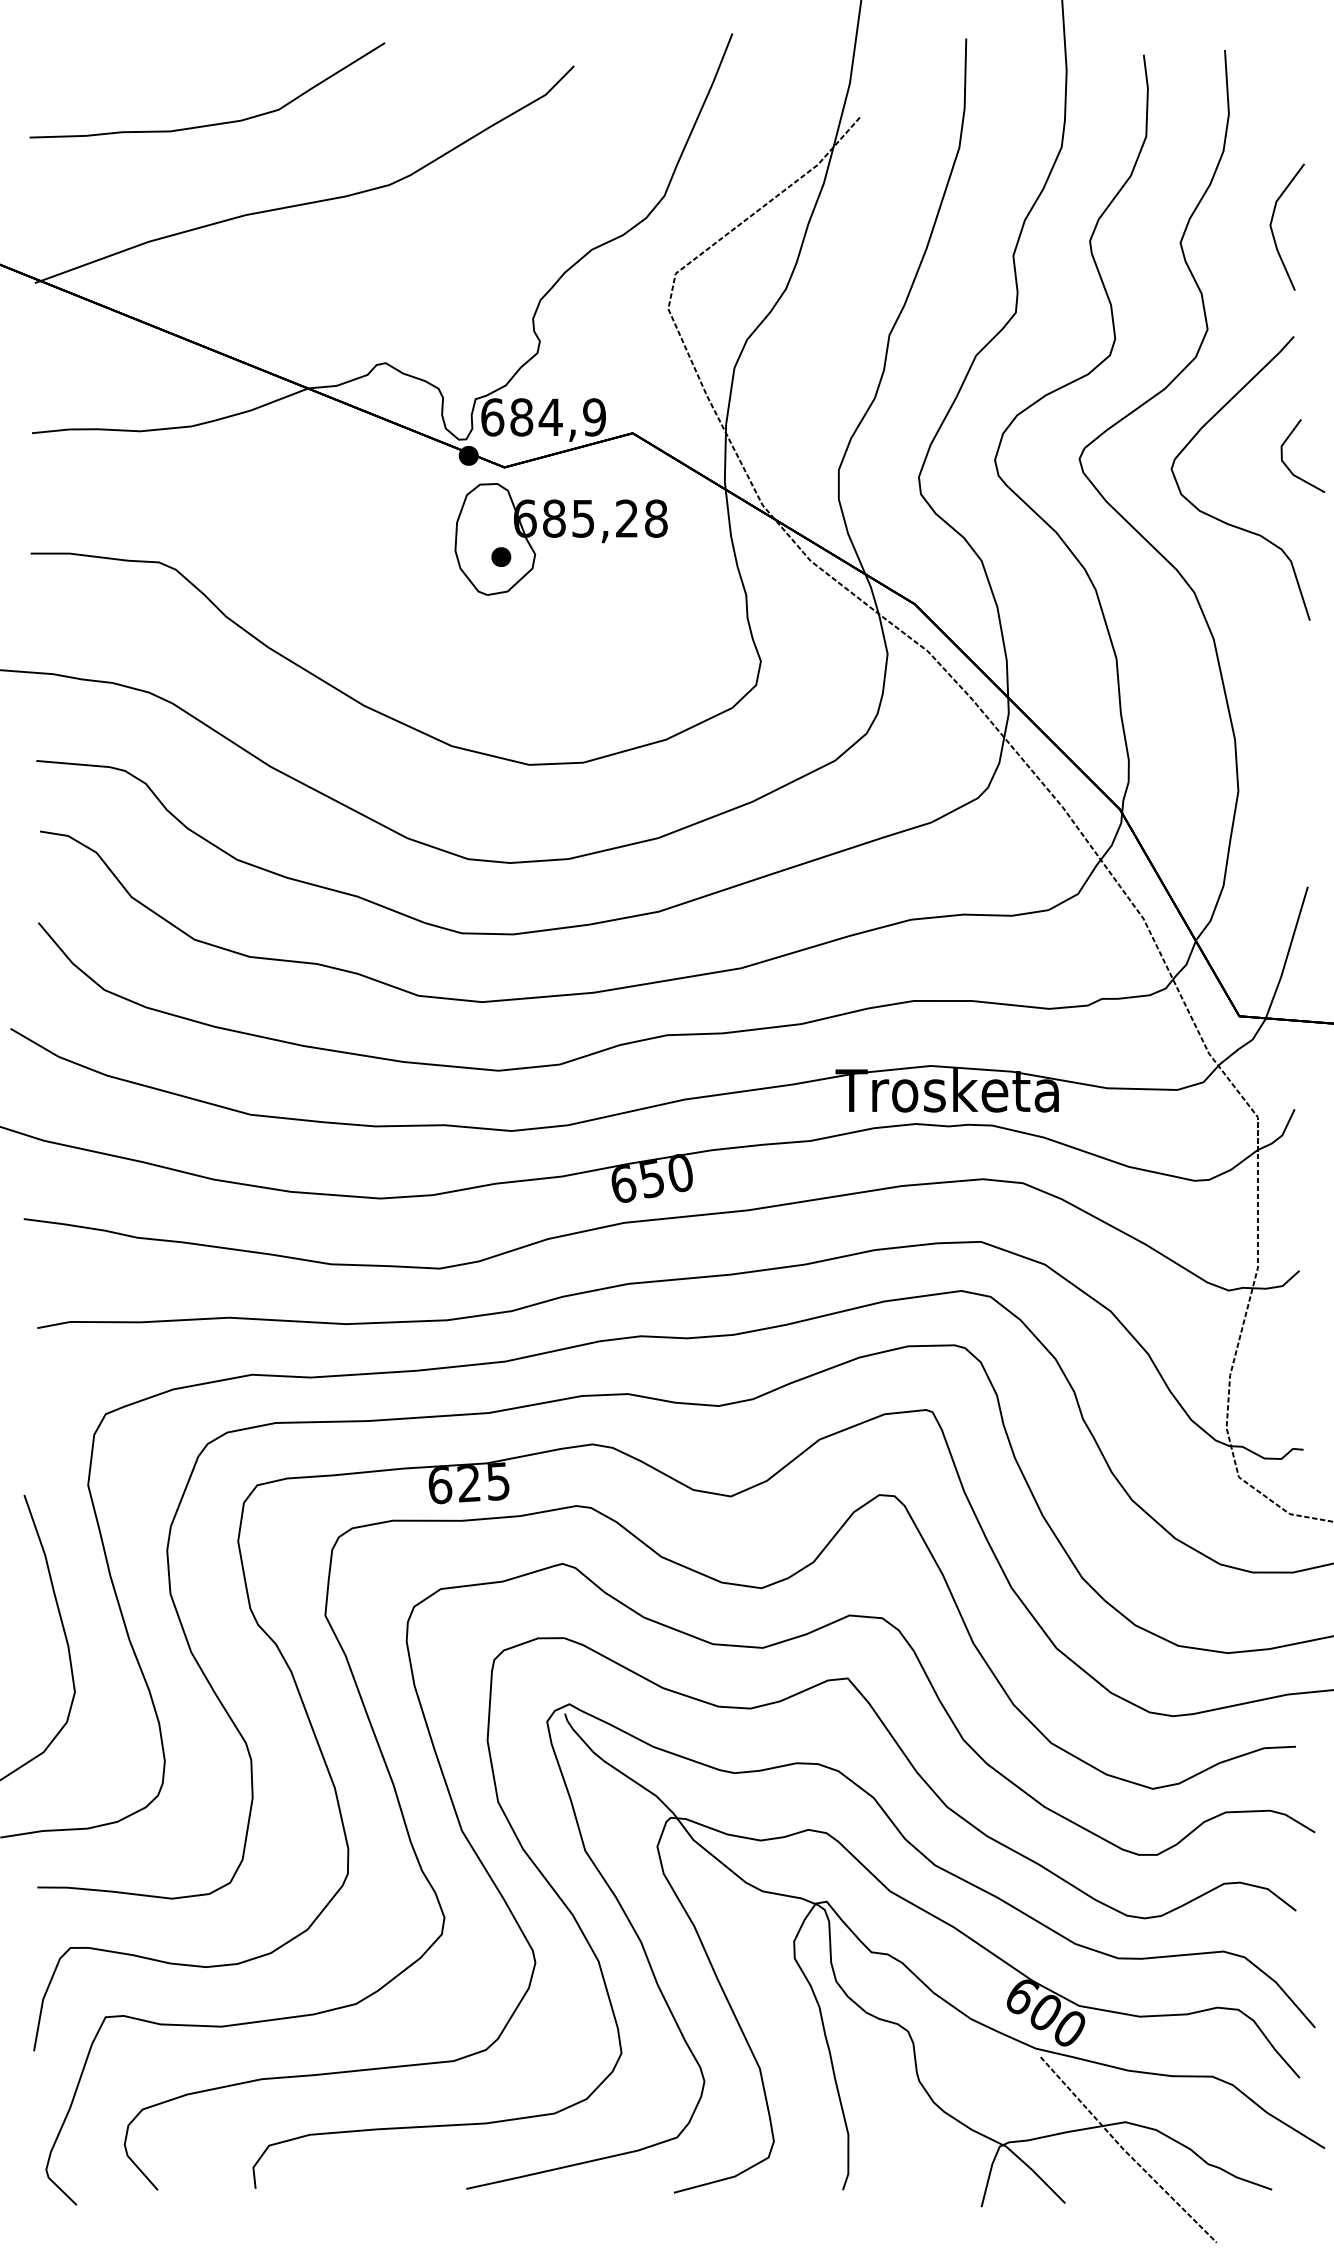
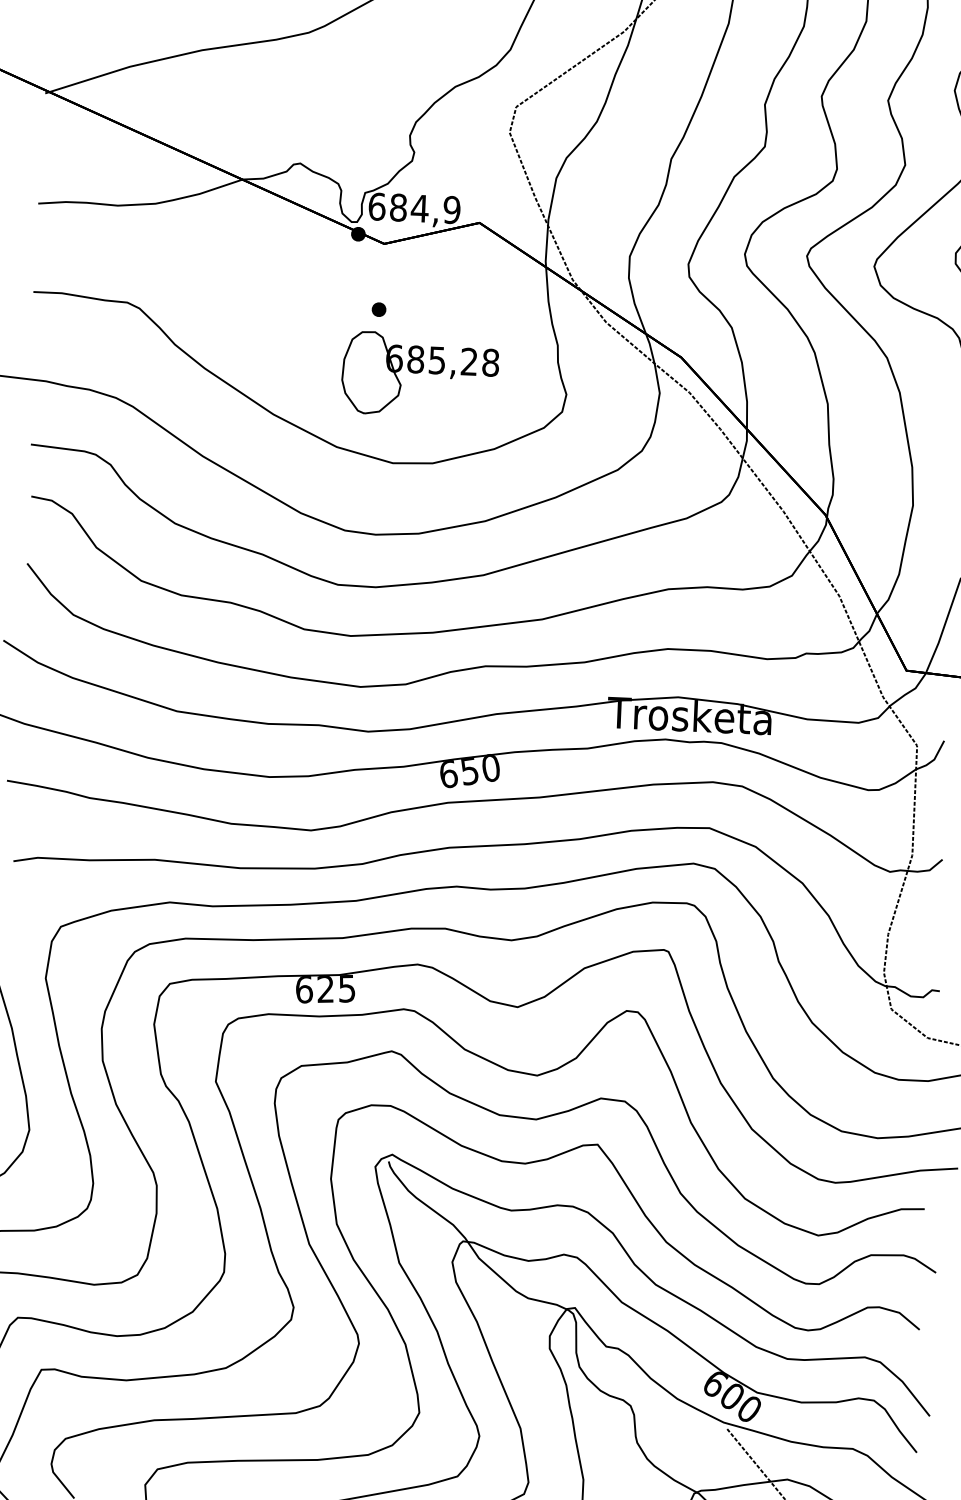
part: (560, 539) -> (419, 375), moved

